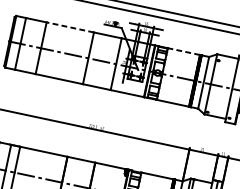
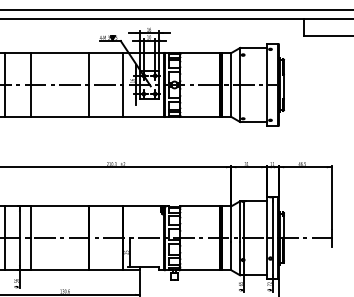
line: (69, 27) -> (59, 53), dashed -> solid
line: (184, 51) -> (200, 53), dashed -> solid

